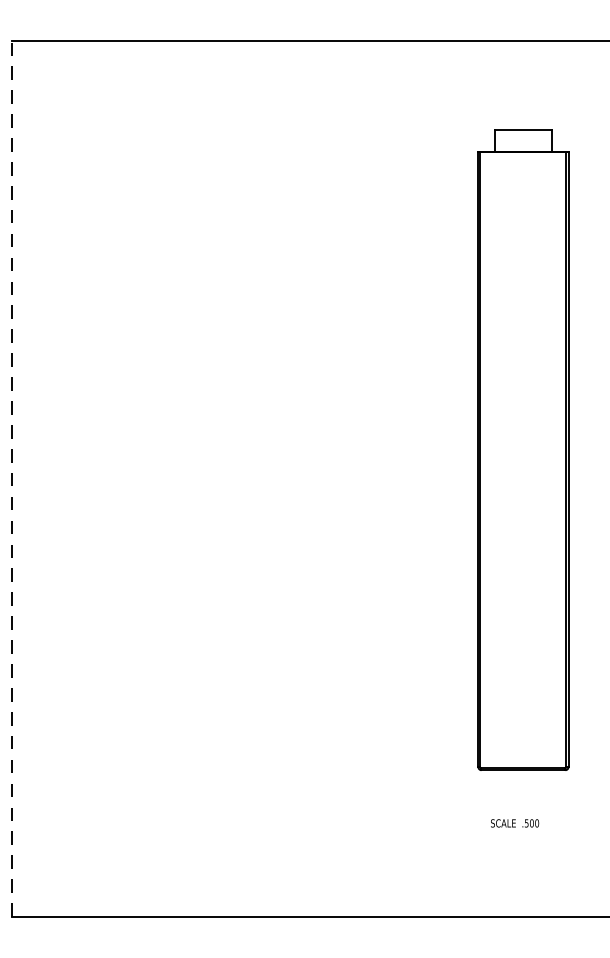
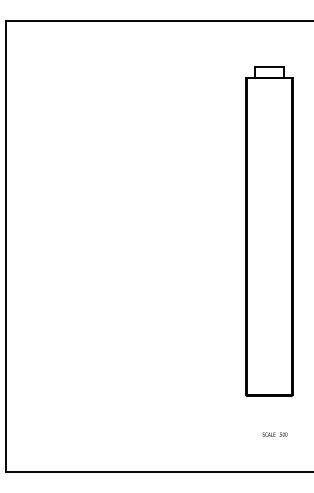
line: (12, 479) -> (6, 246), dashed -> solid
text: (513, 823) -> (274, 434), moved

